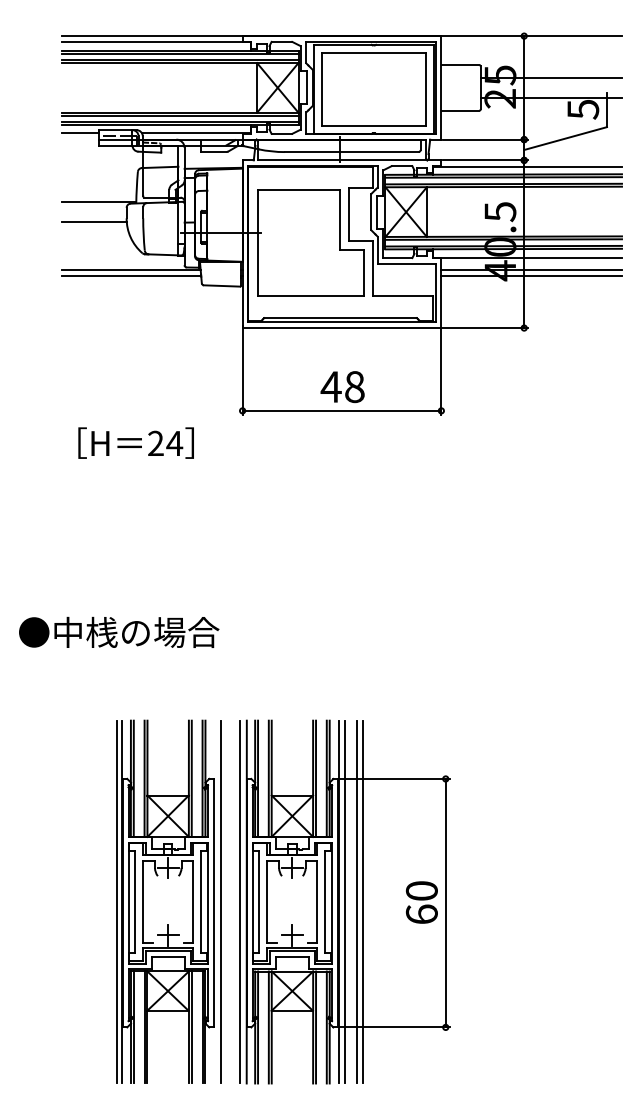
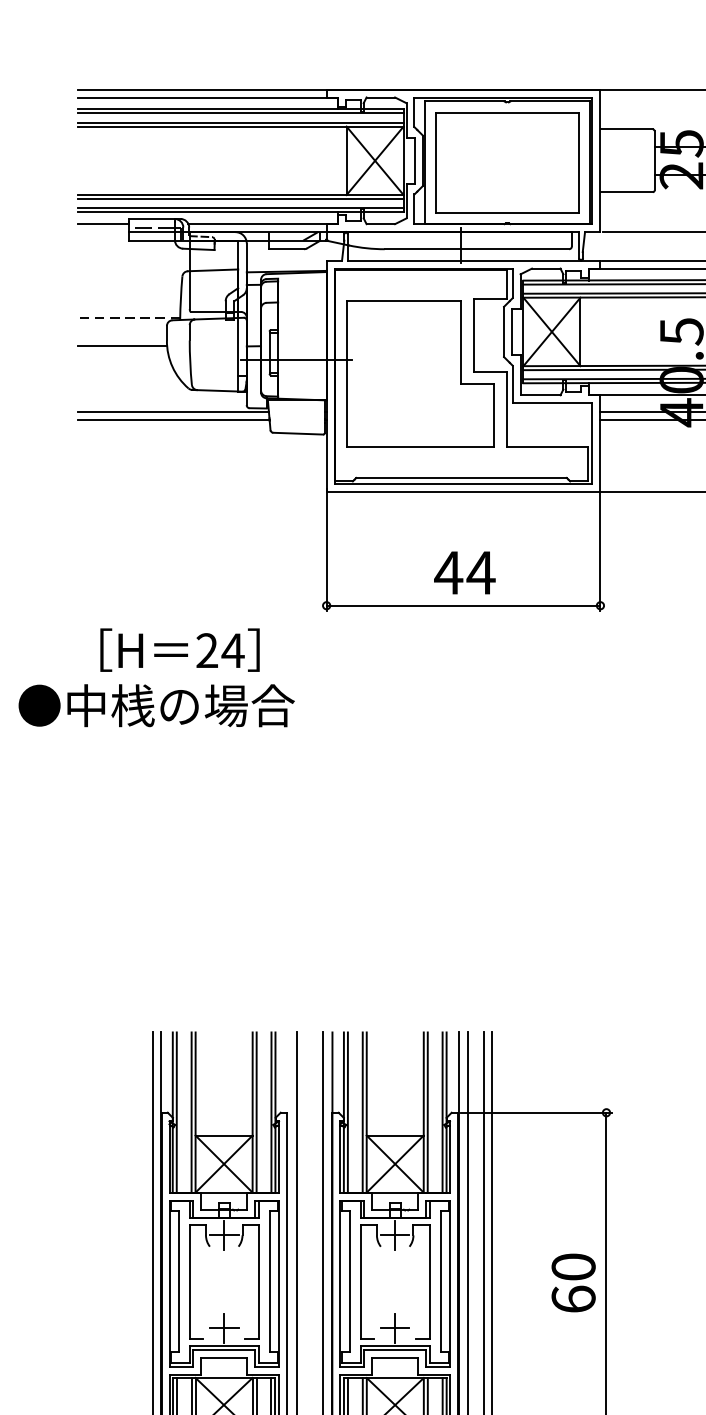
line: (98, 201) -> (128, 317), solid -> dashed
text: (354, 387) -> (480, 573), 48 -> 44
text: (119, 631) -> (157, 704), moved

